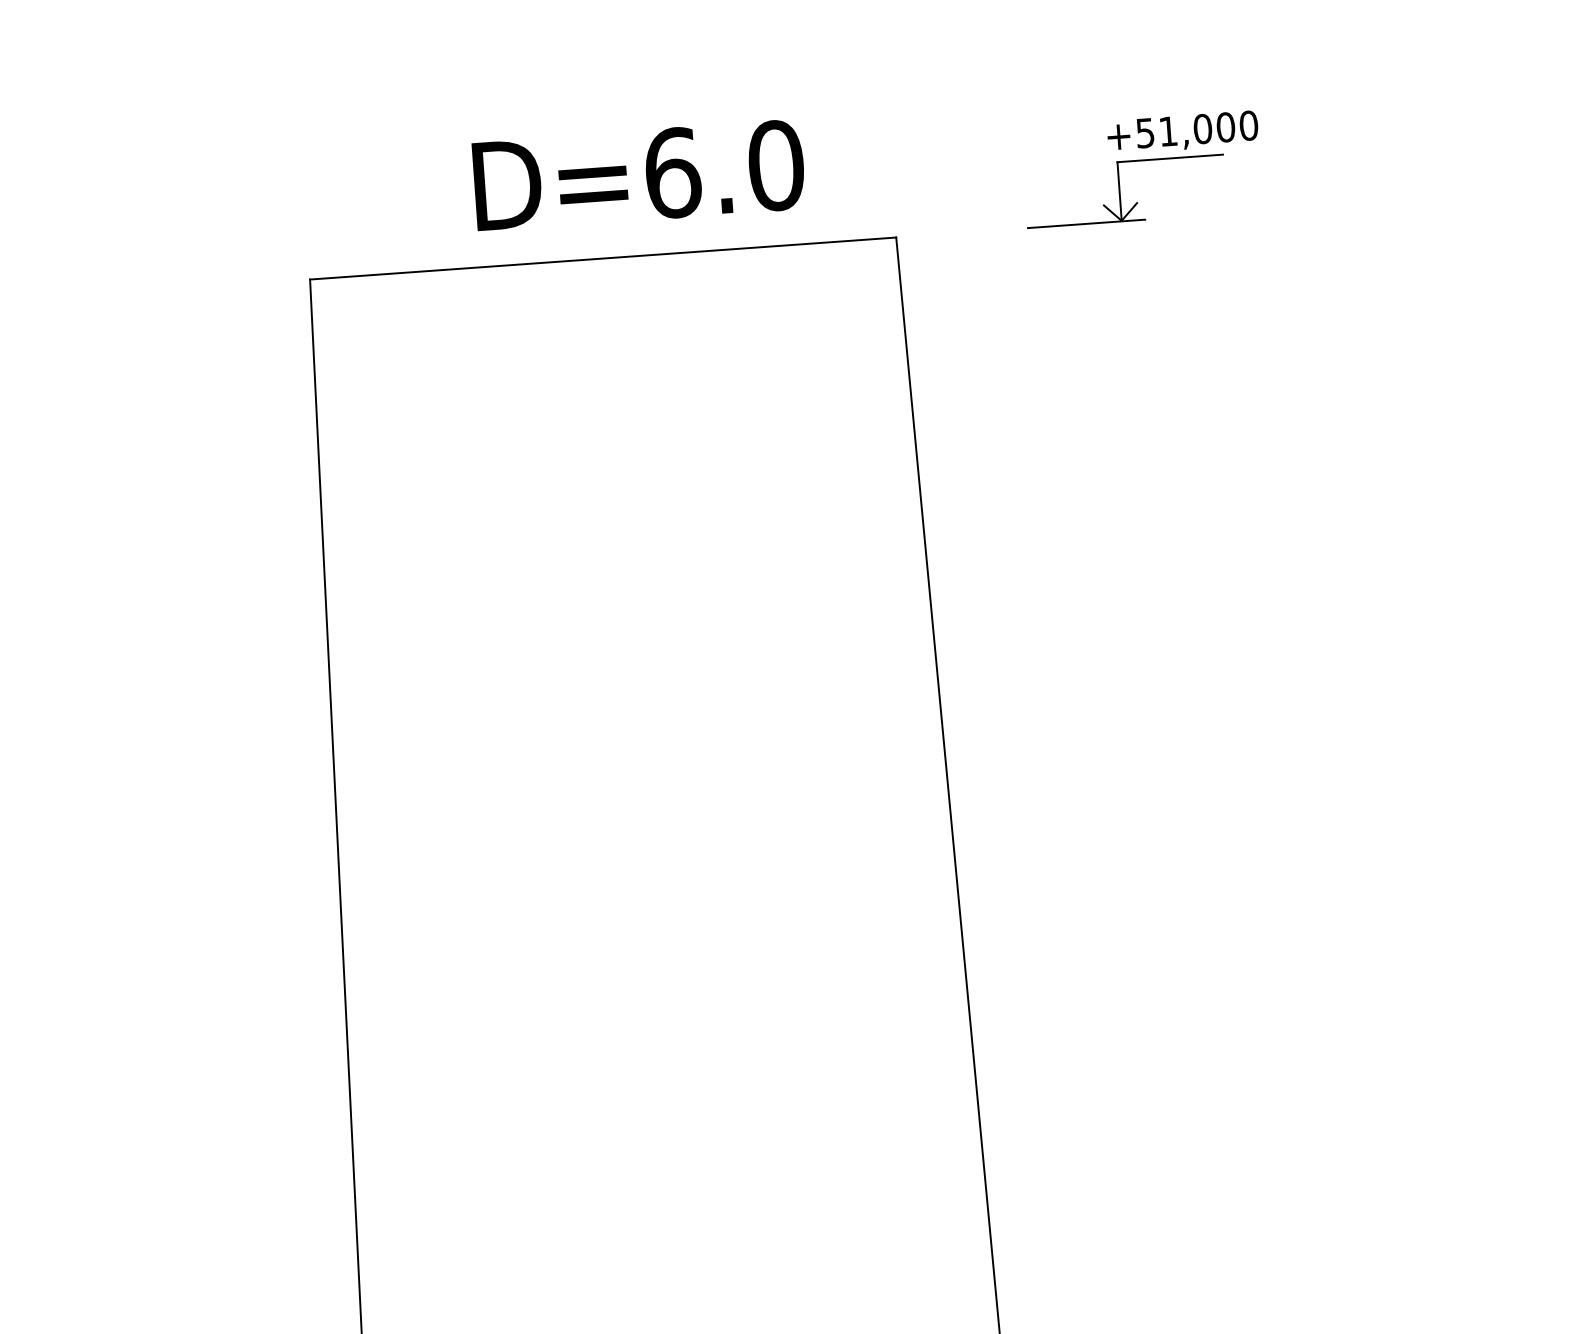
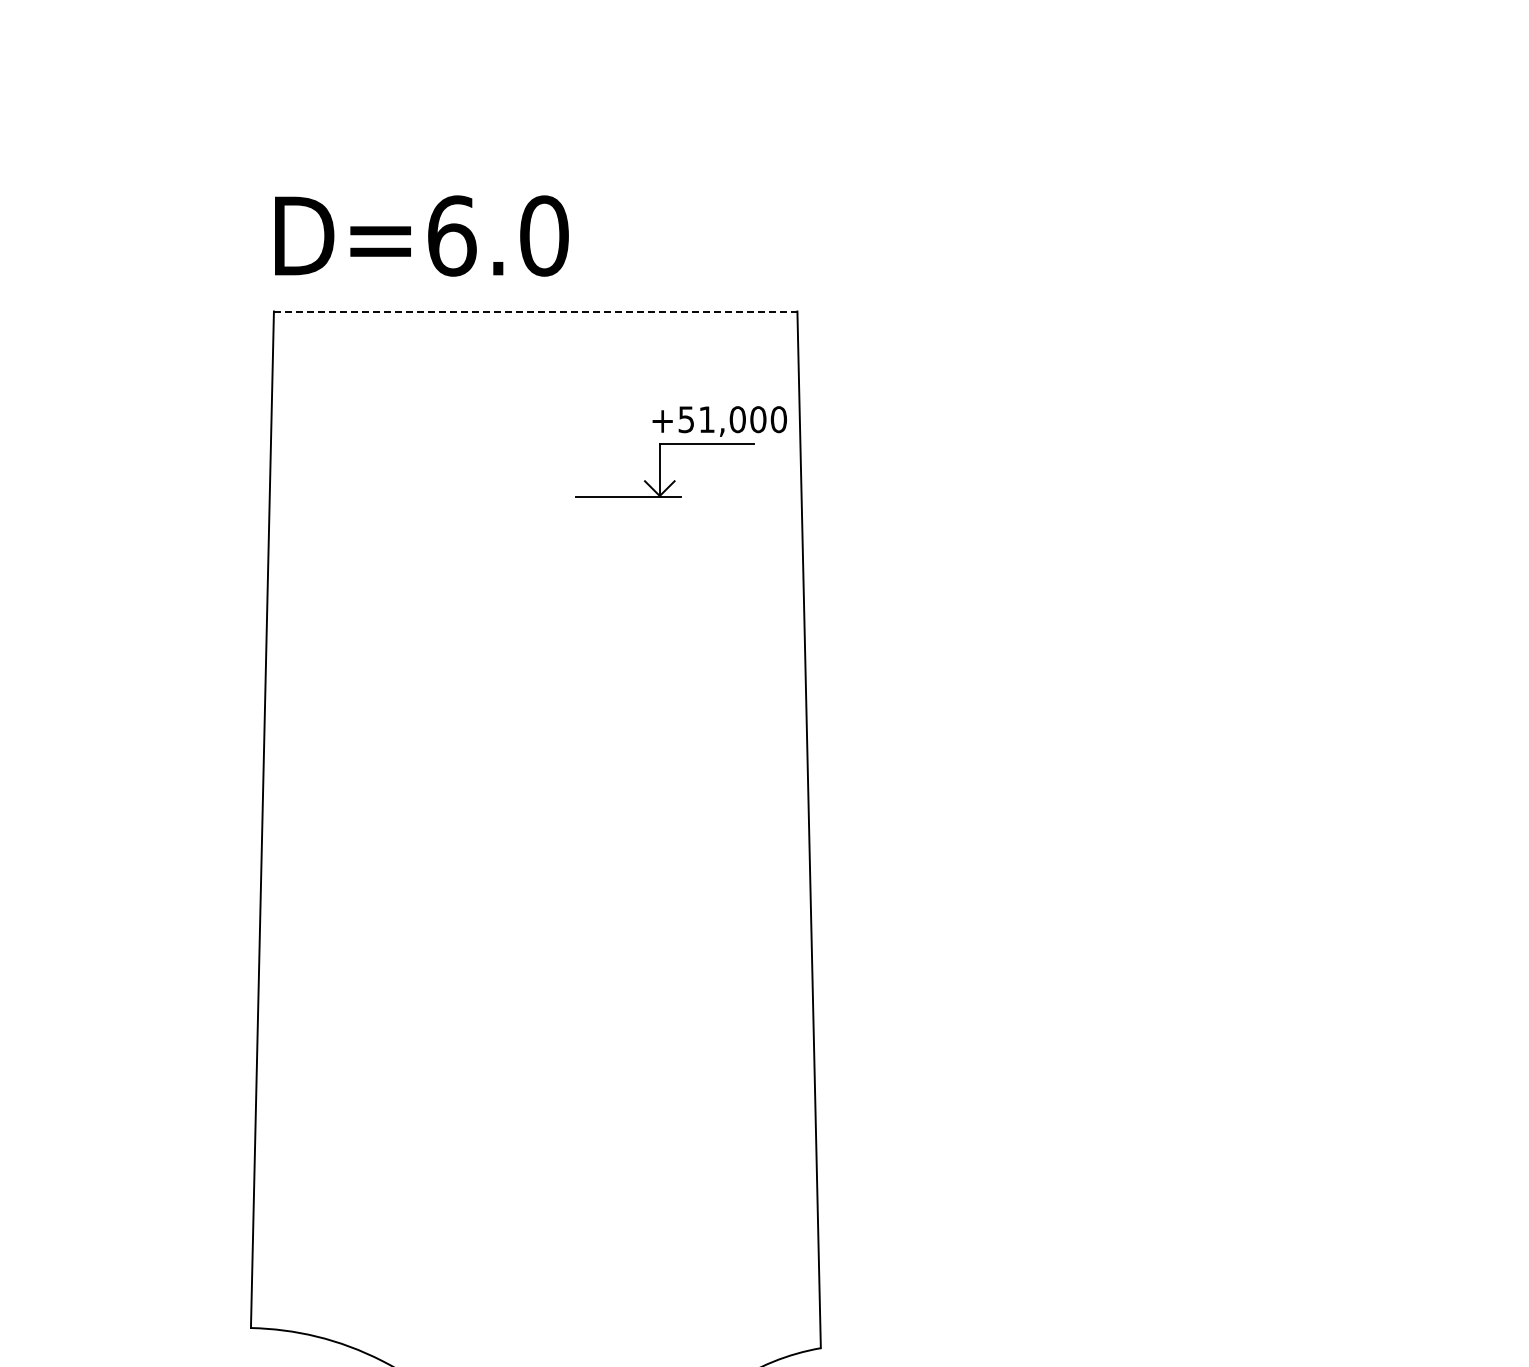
part: (1140, 161) -> (680, 444), moved
text: (638, 174) -> (421, 235), moved
line: (602, 258) -> (535, 311), solid -> dashed

